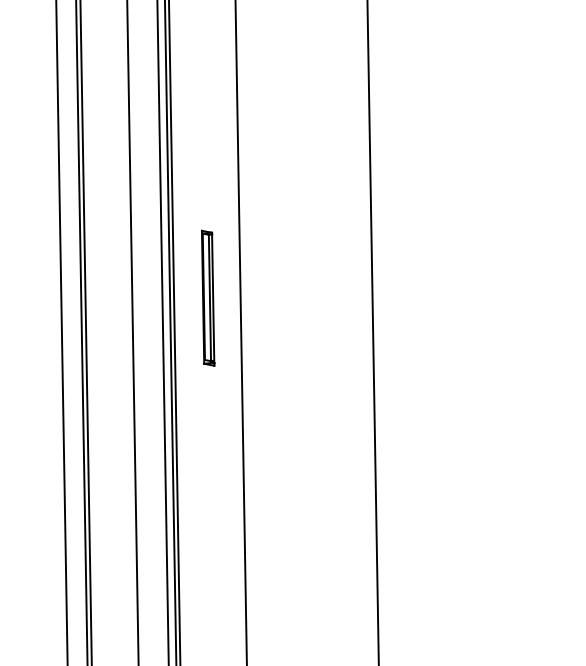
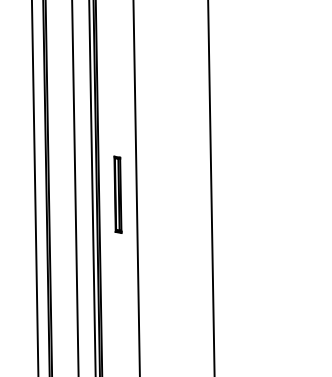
part: (207, 297) -> (117, 194), moved

